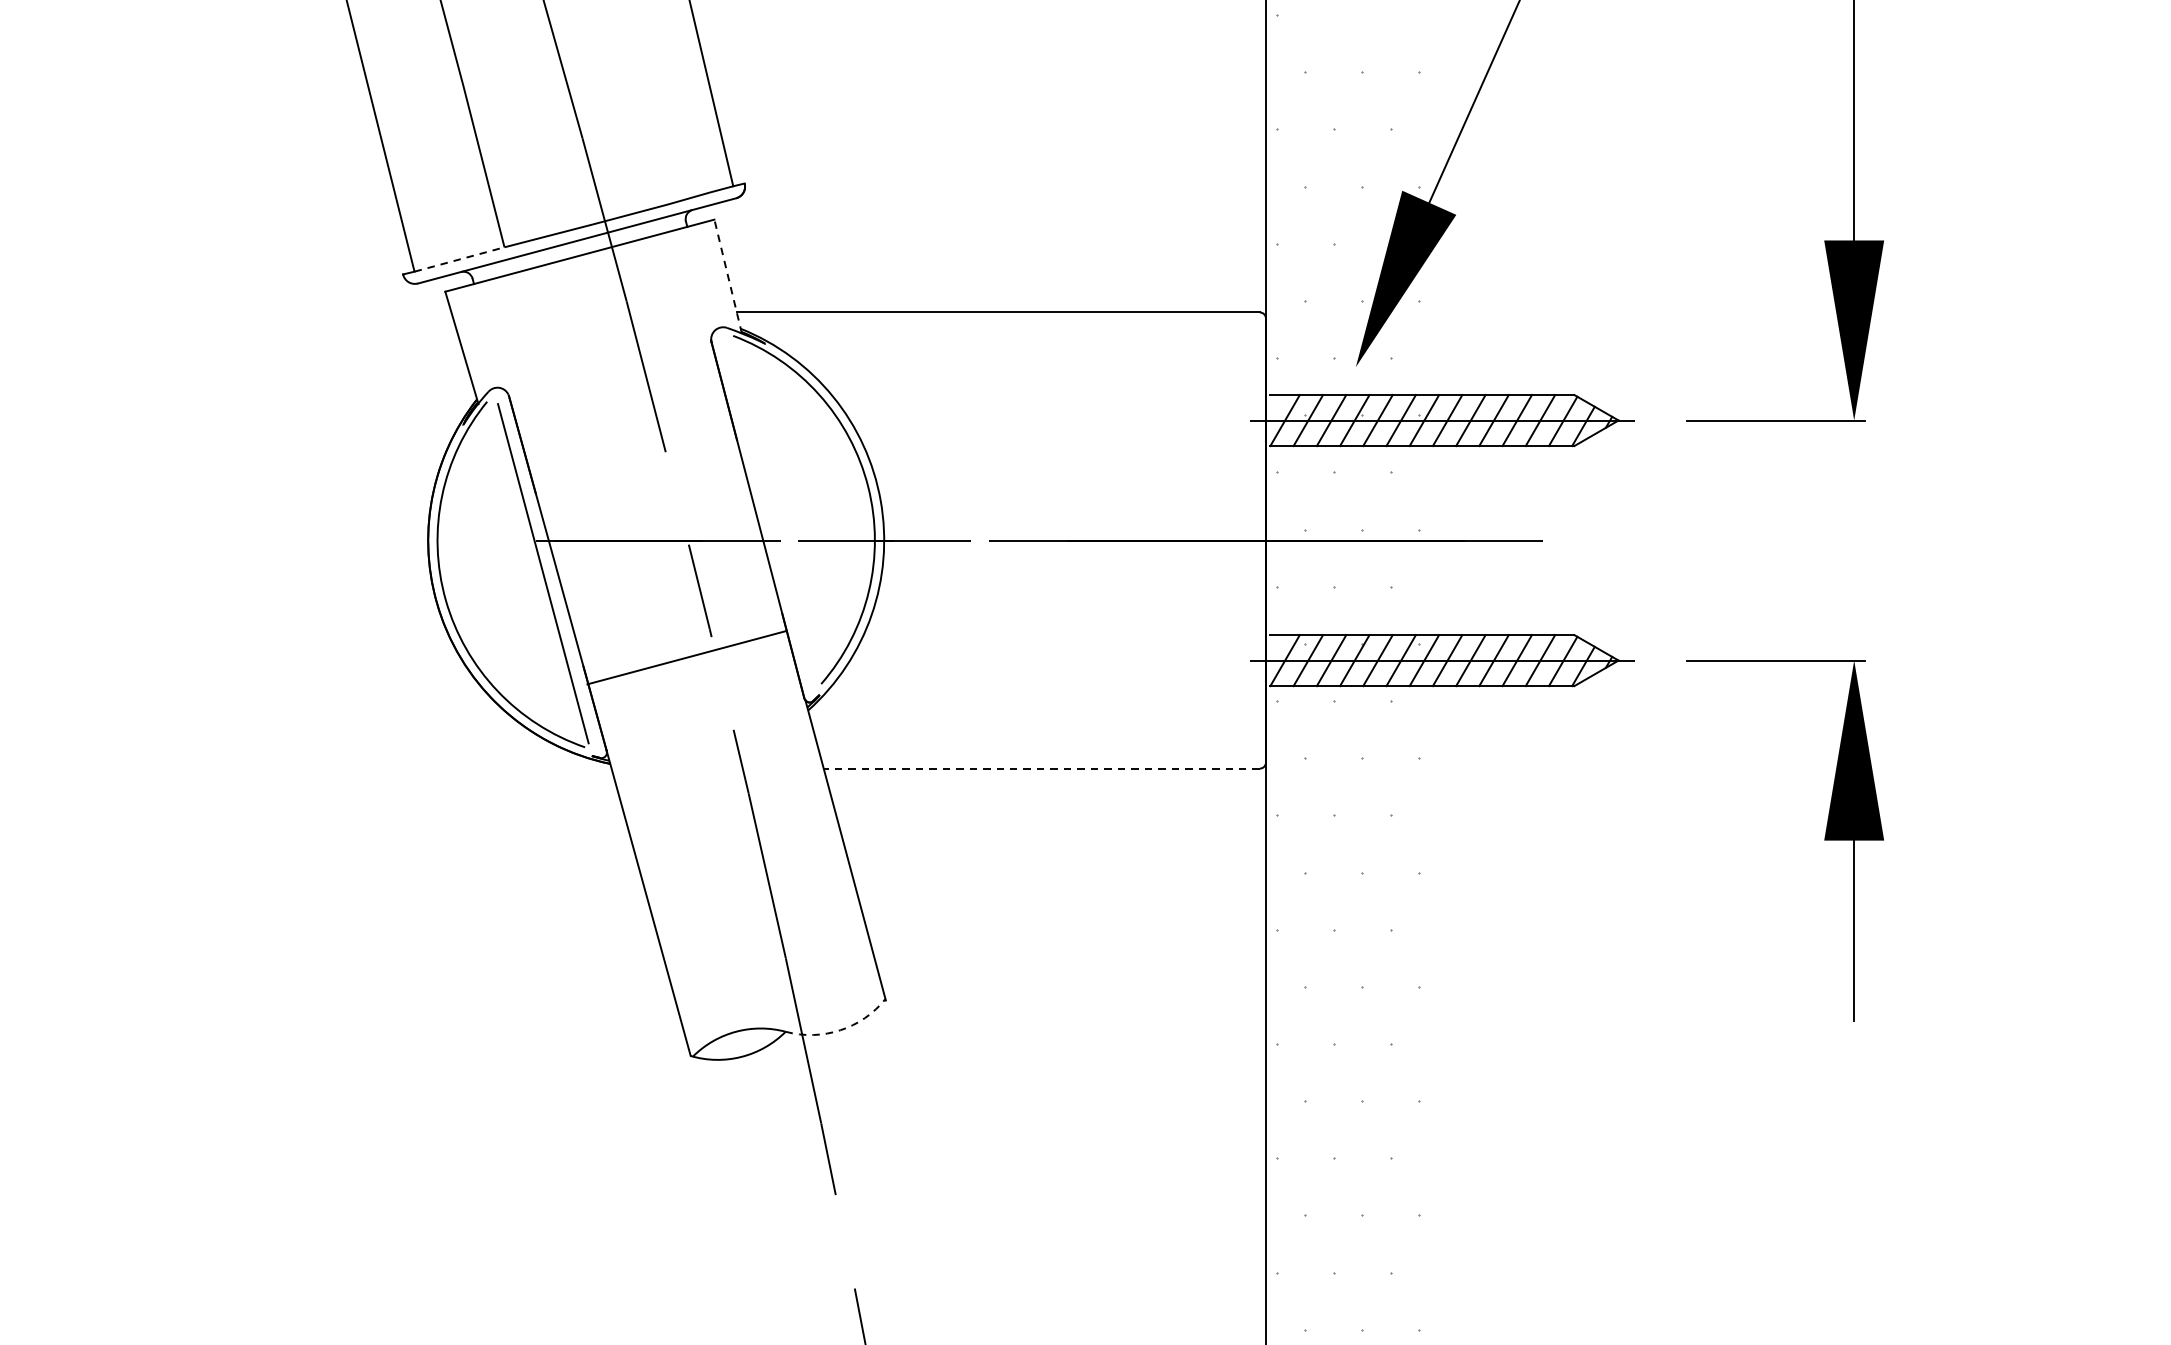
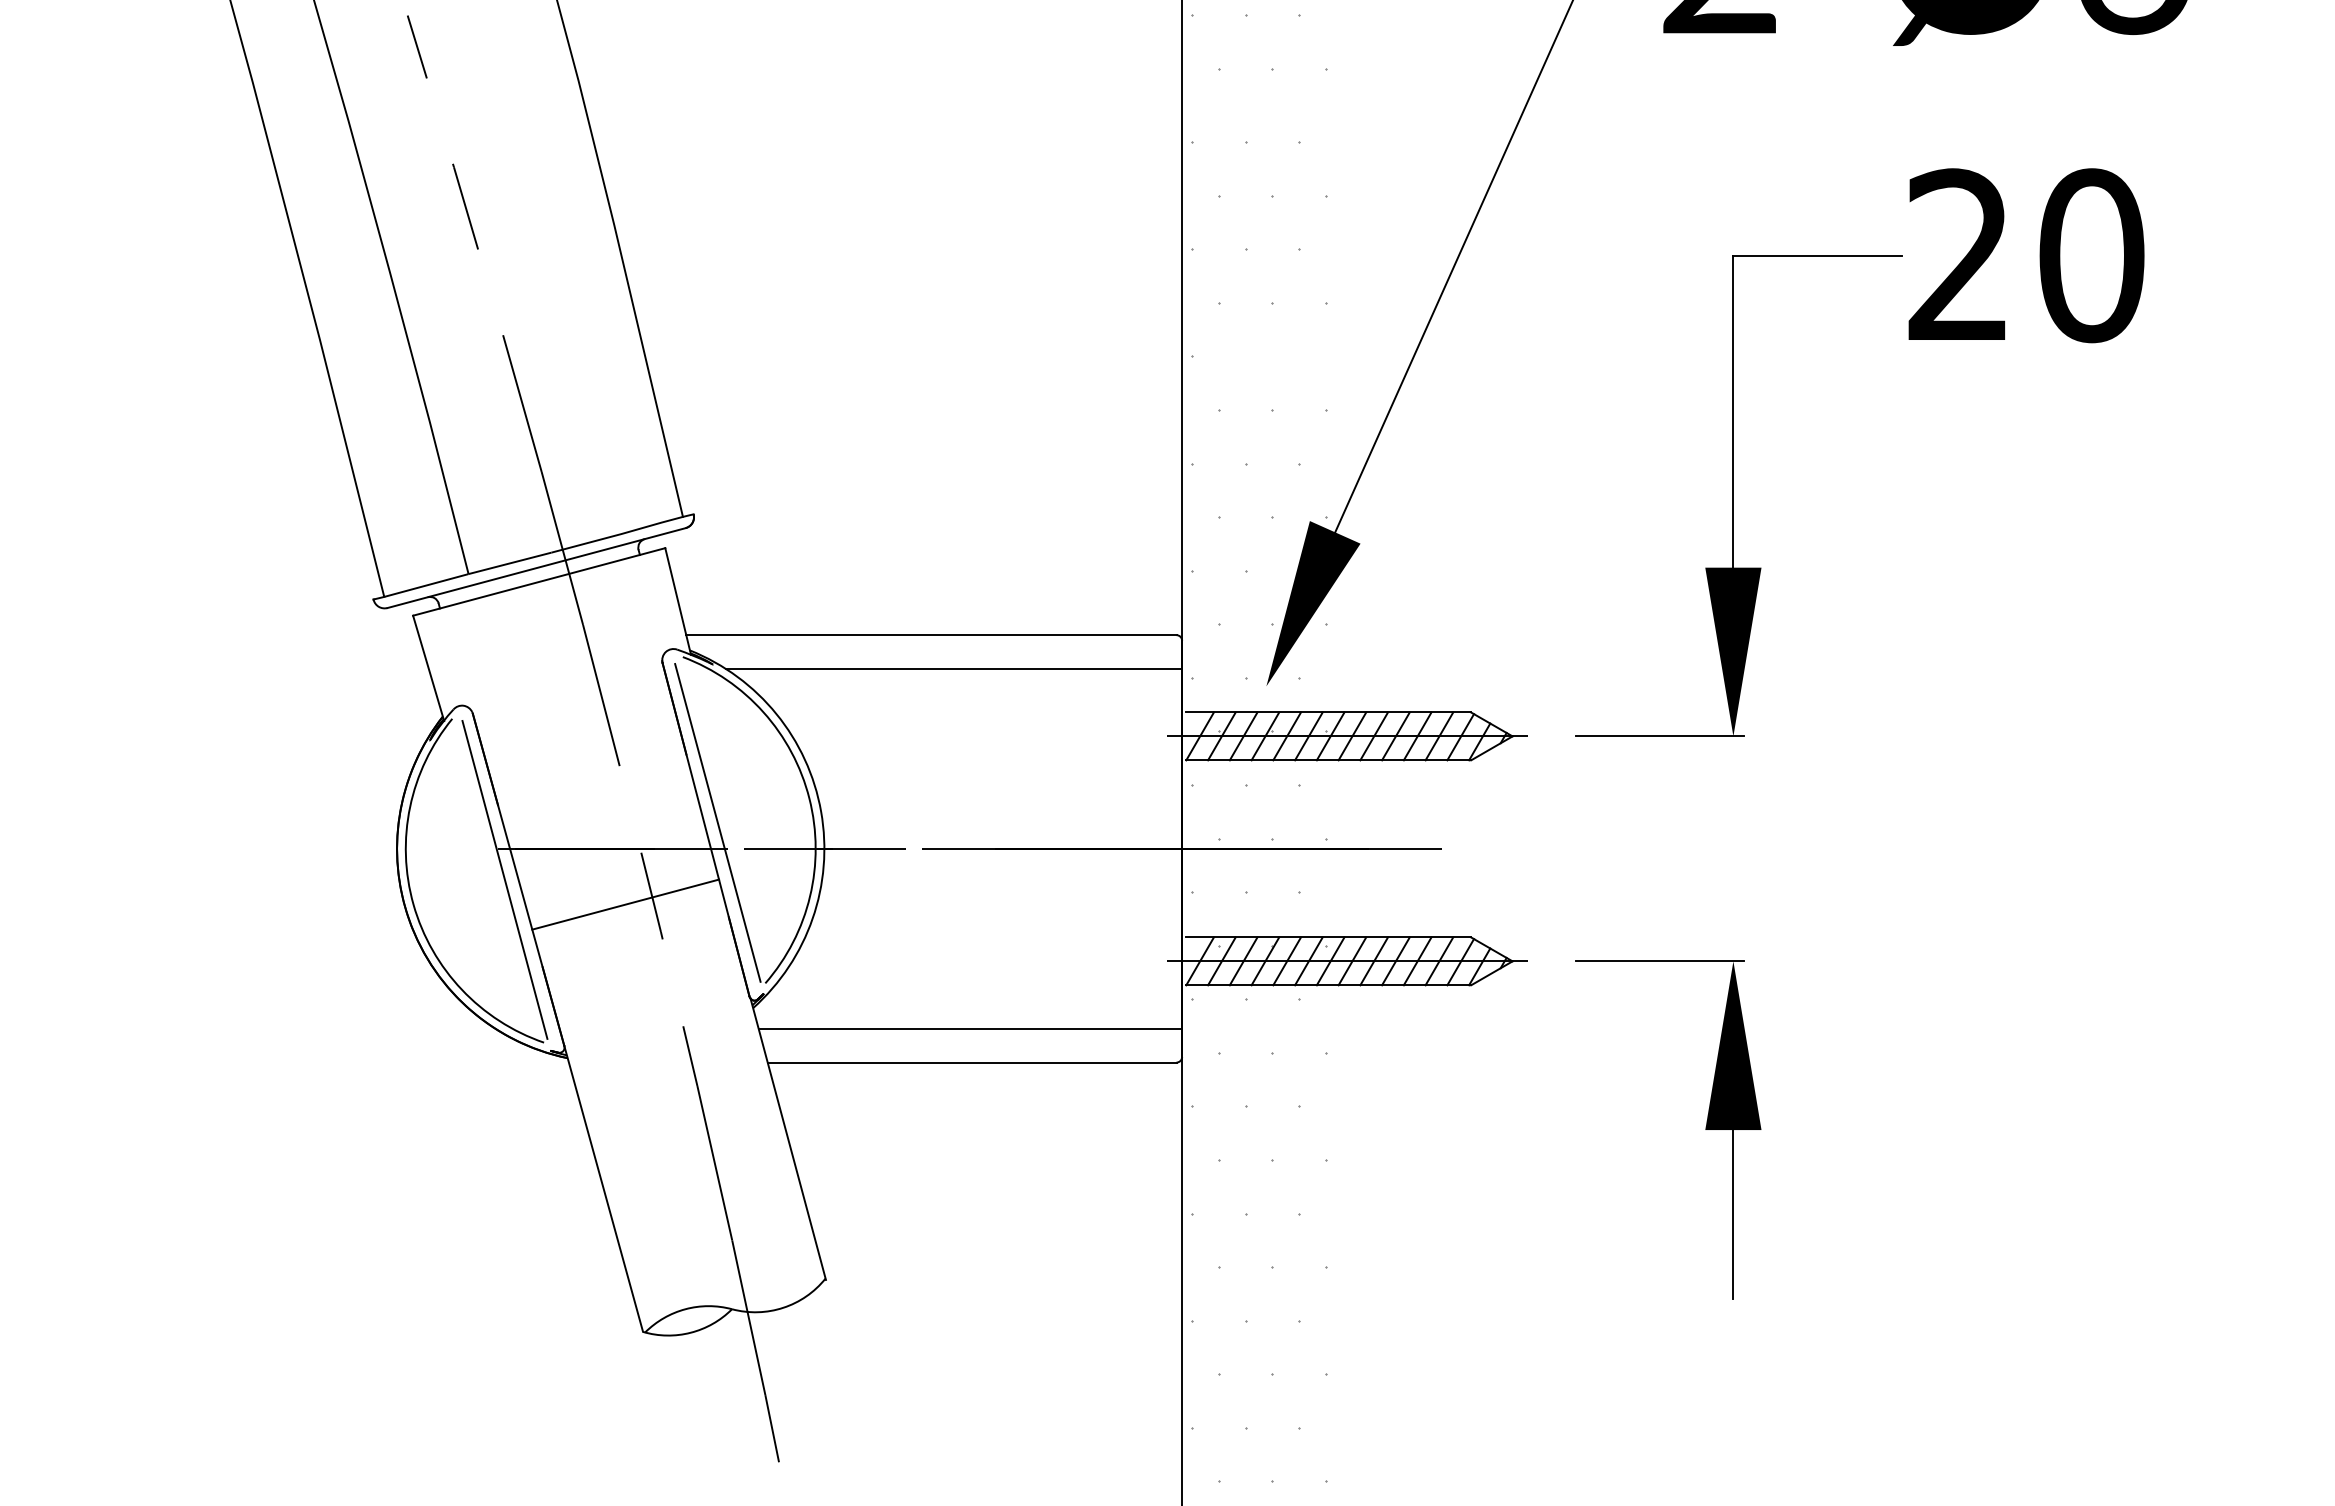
line: (459, 259) -> (426, 585), dashed -> solid
line: (728, 276) -> (678, 601), dashed -> solid
line: (1021, 348) -> (953, 668), added
line: (770, 512) -> (717, 822), added
line: (686, 657) -> (625, 904), moved
line: (1040, 732) -> (970, 1028), added
line: (1041, 768) -> (971, 1062), dashed -> solid
arc: (840, 1029) -> (783, 1307), dashed -> solid

